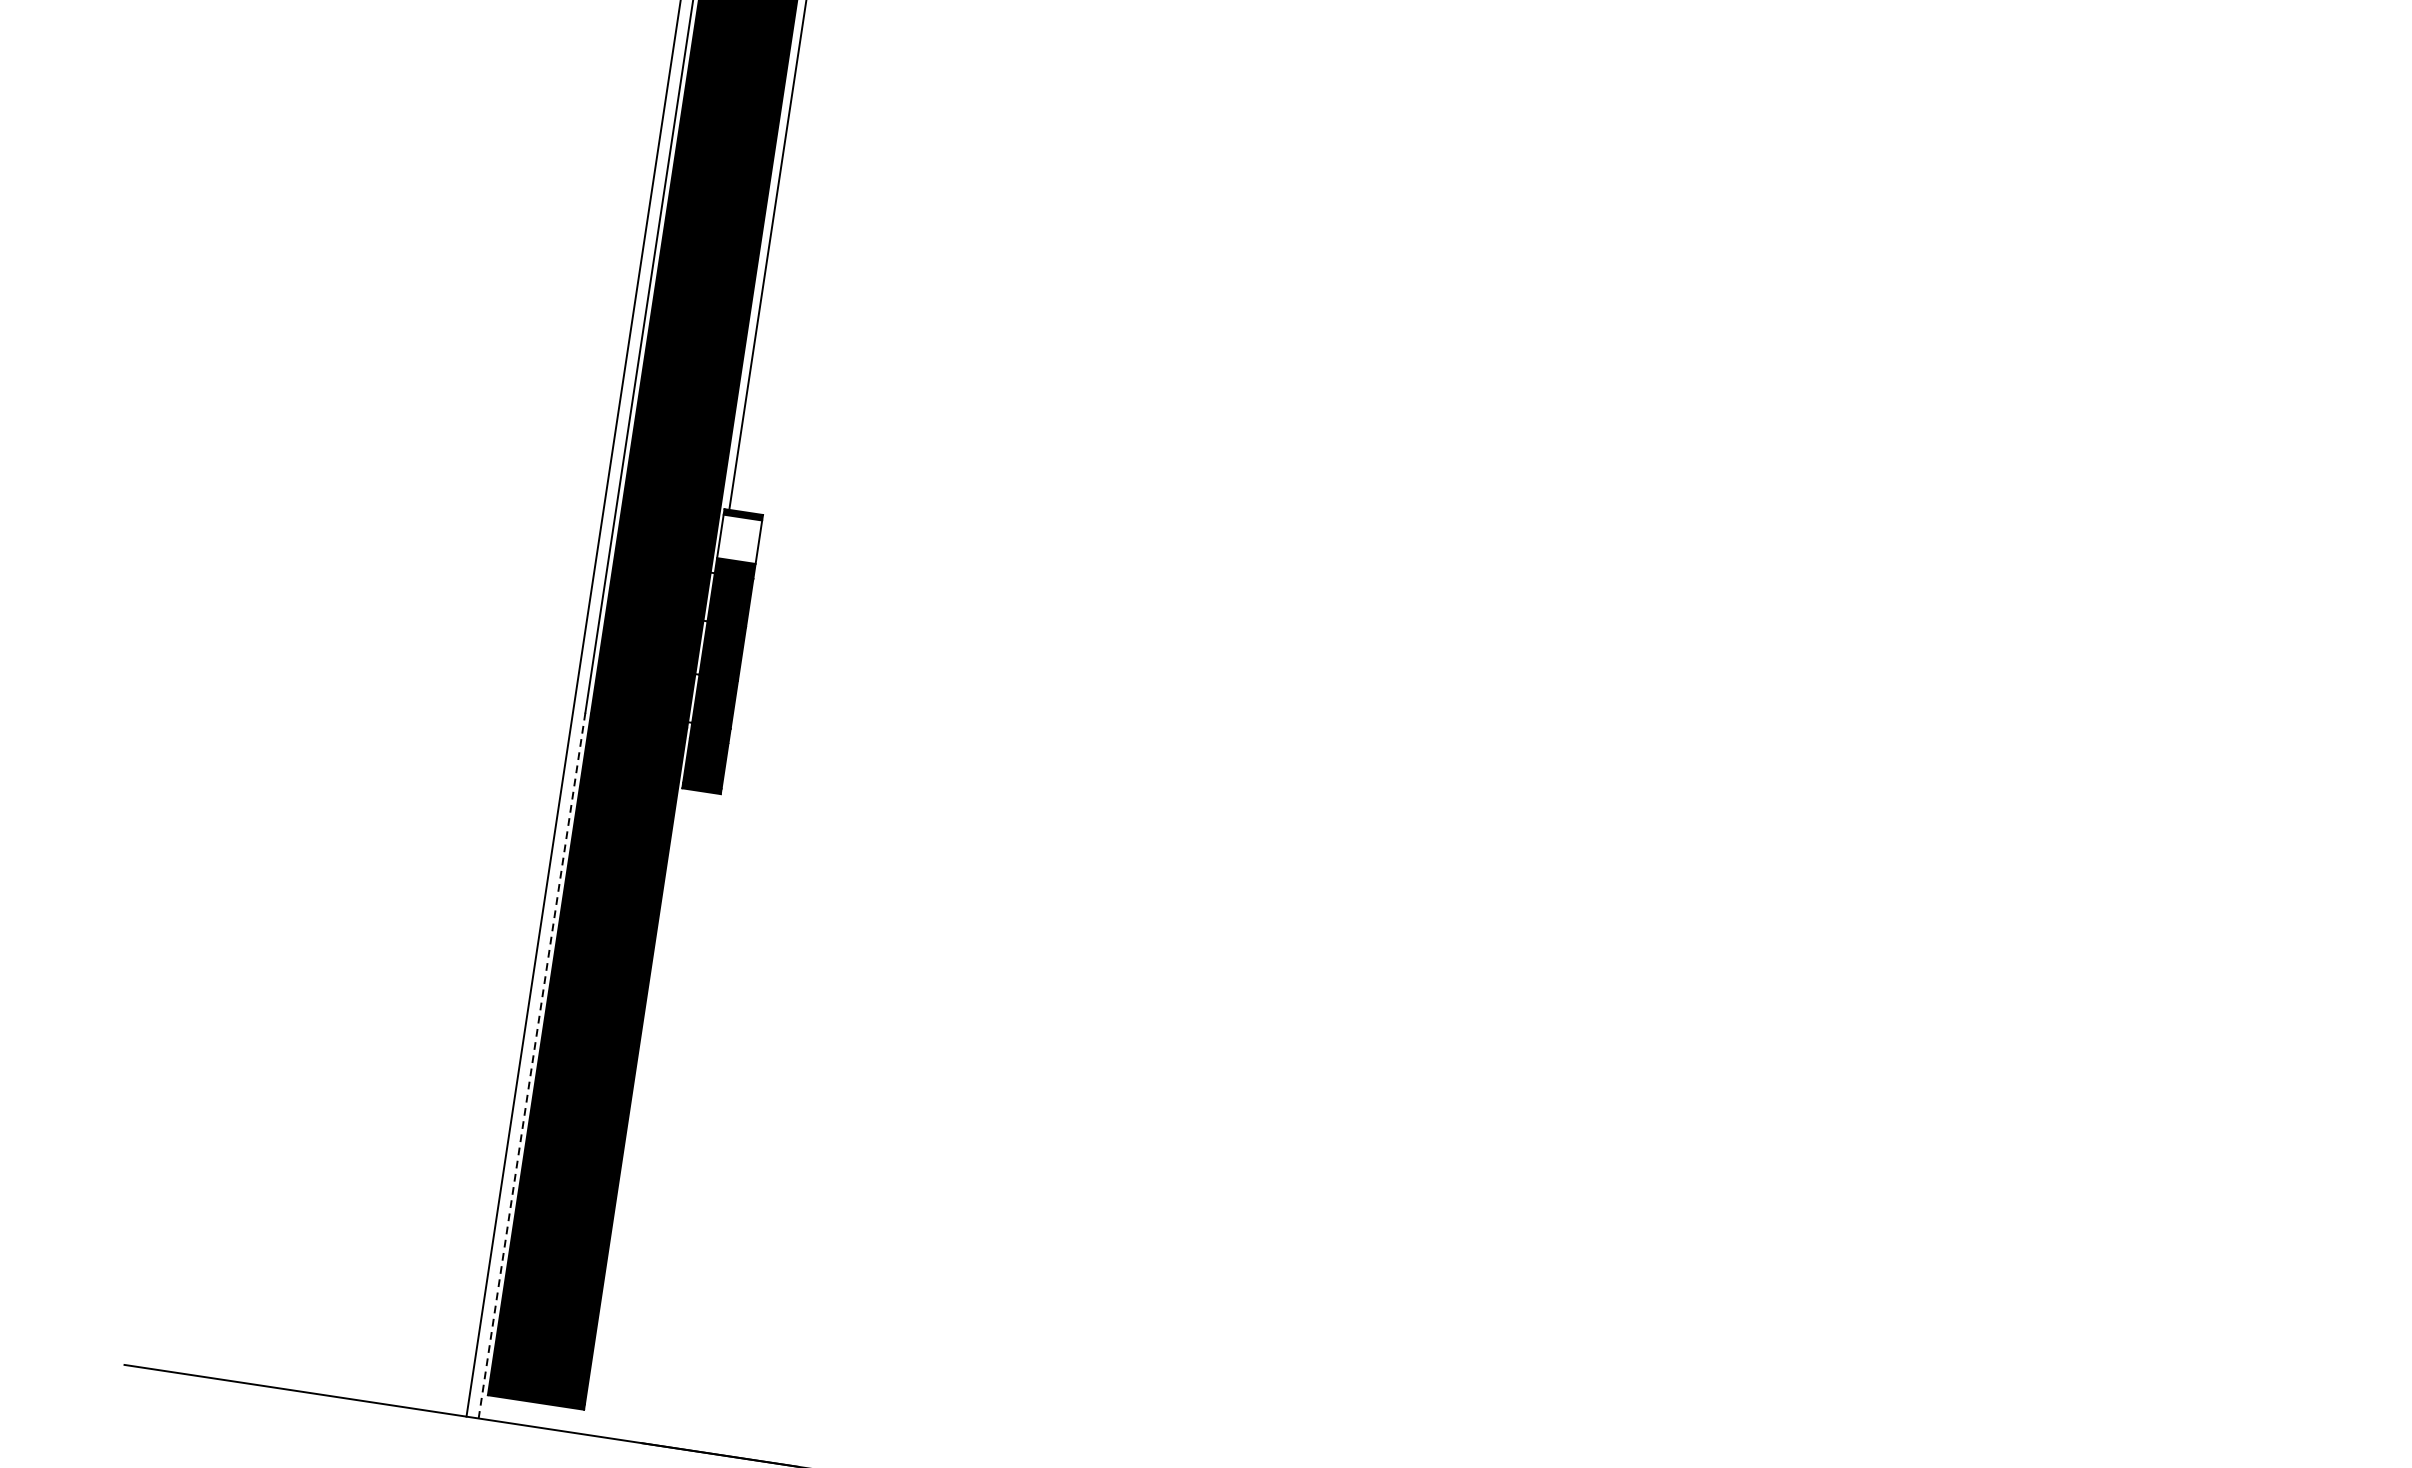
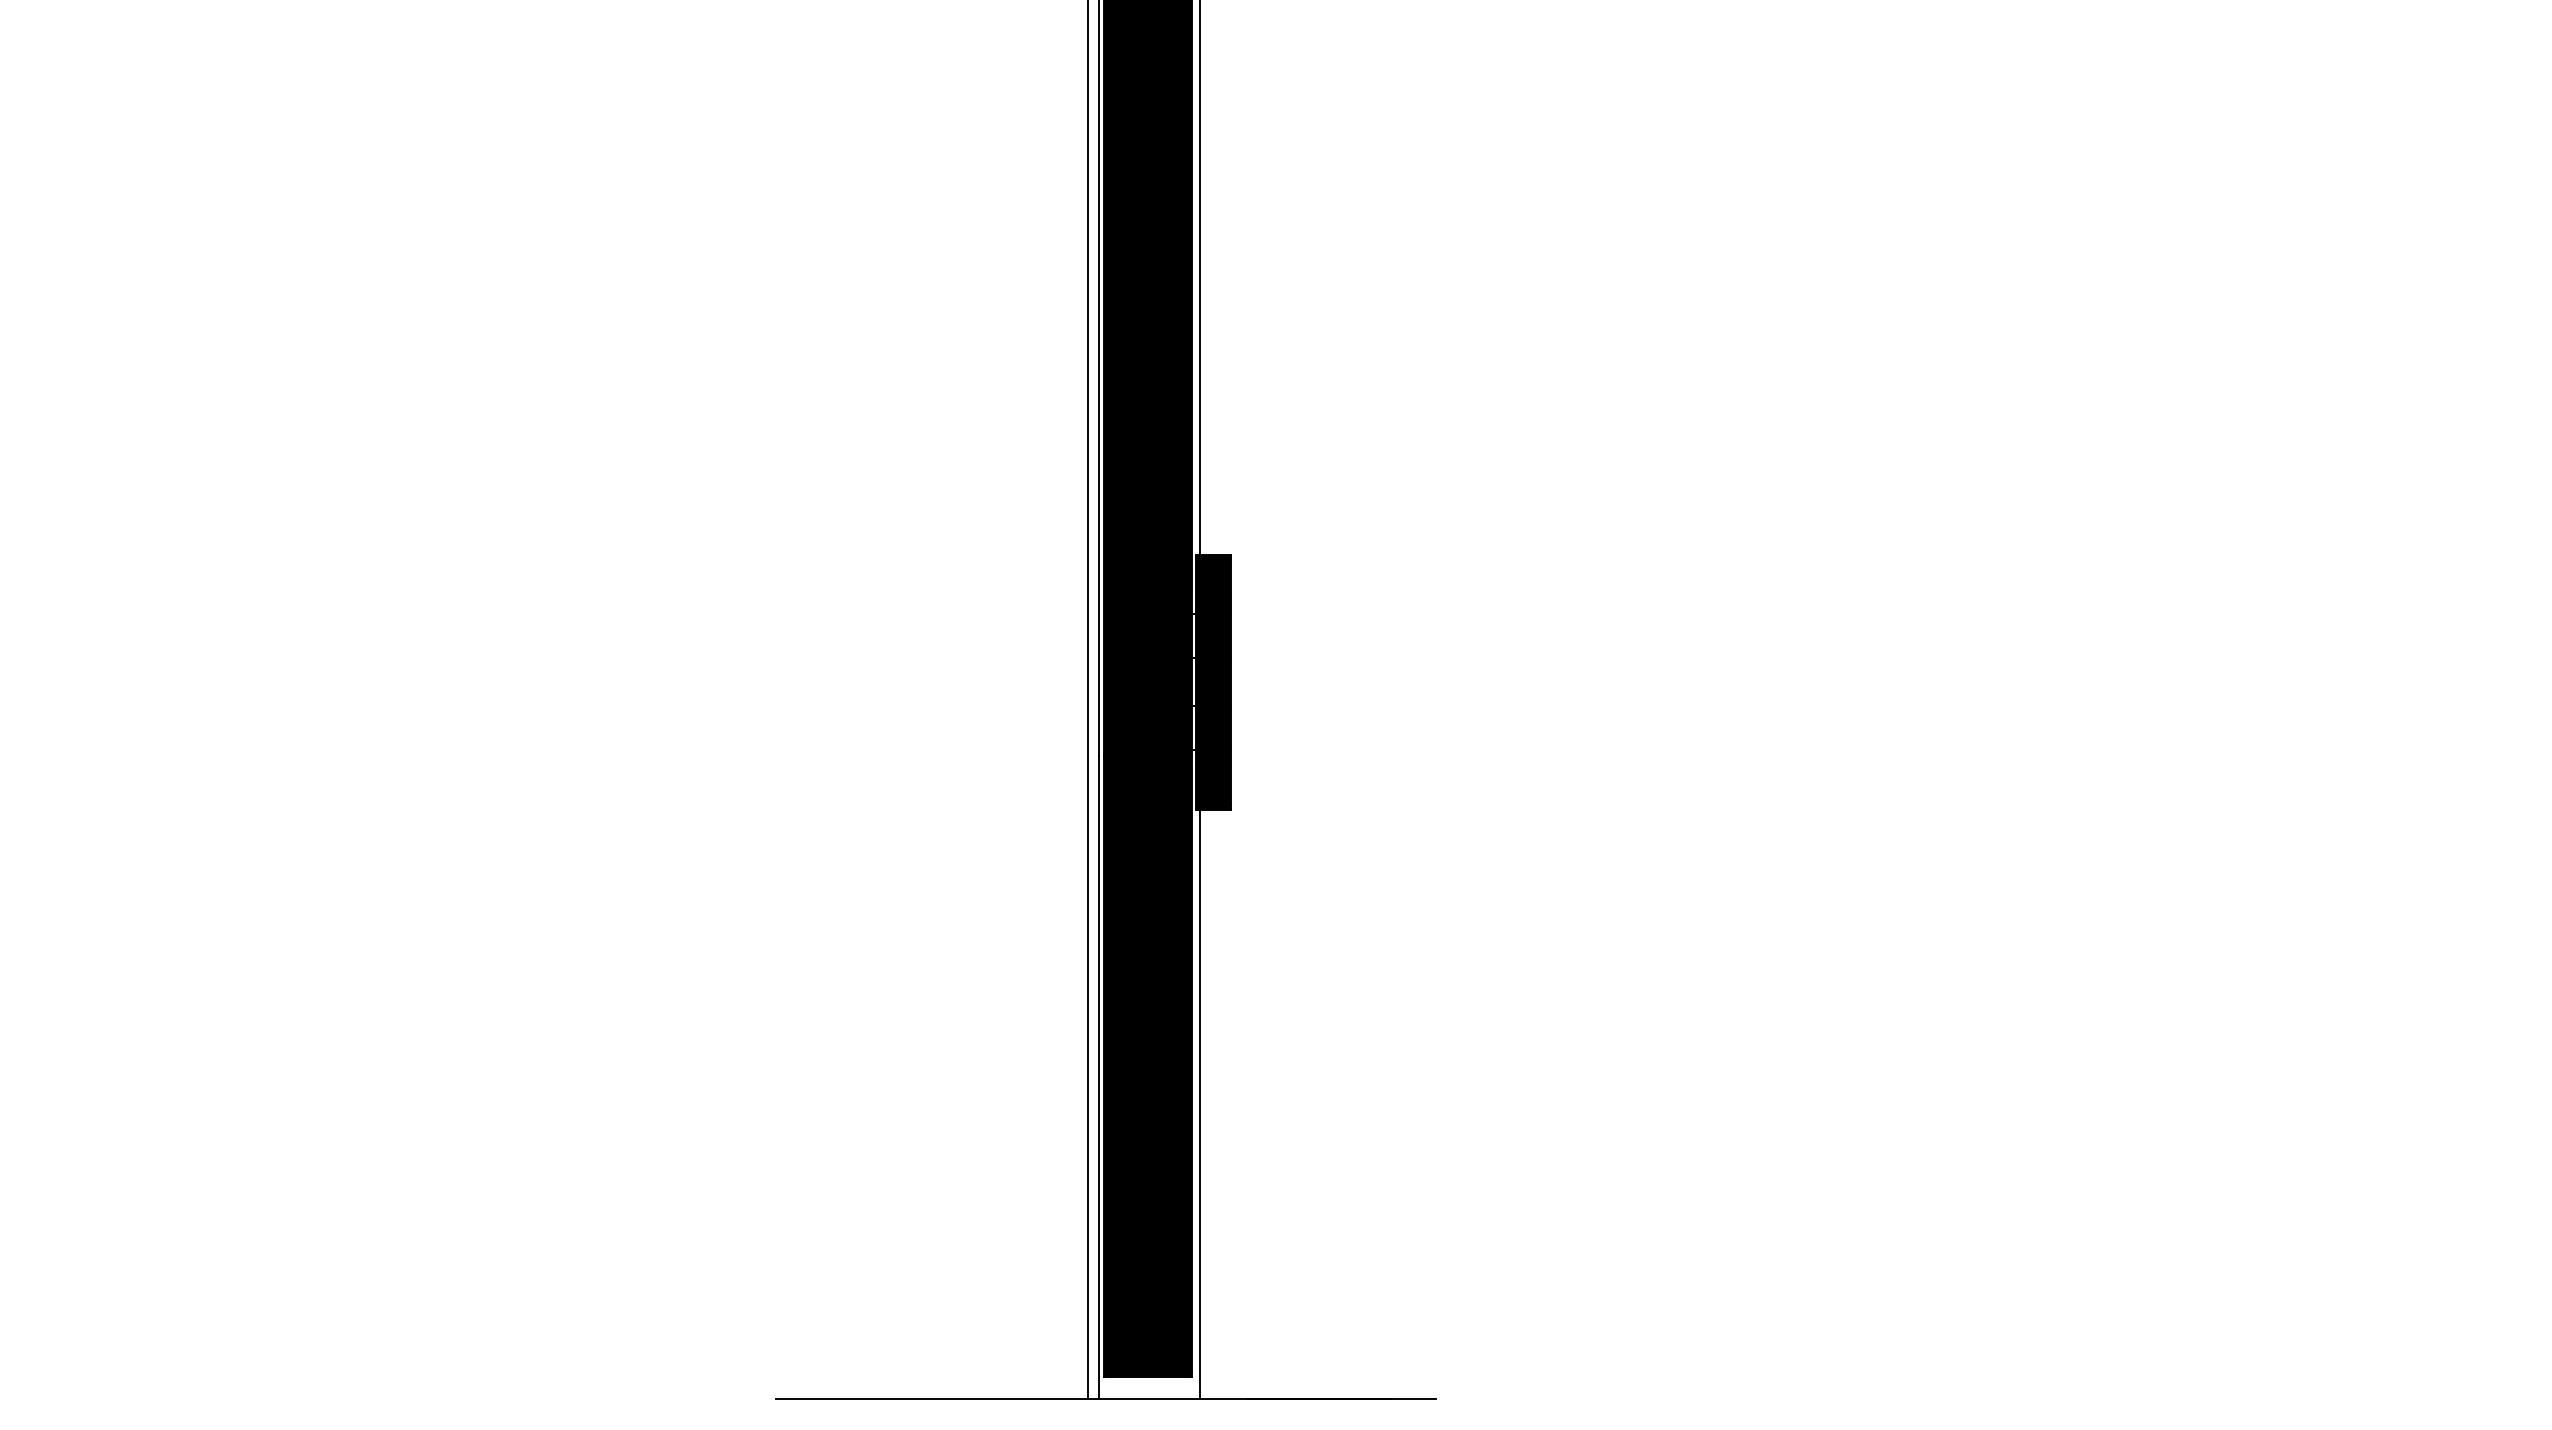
fill: (739, 538) -> (1212, 579), added
line: (531, 1065) -> (1098, 1077), dashed -> solid
line: (637, 1112) -> (1199, 1104), added

